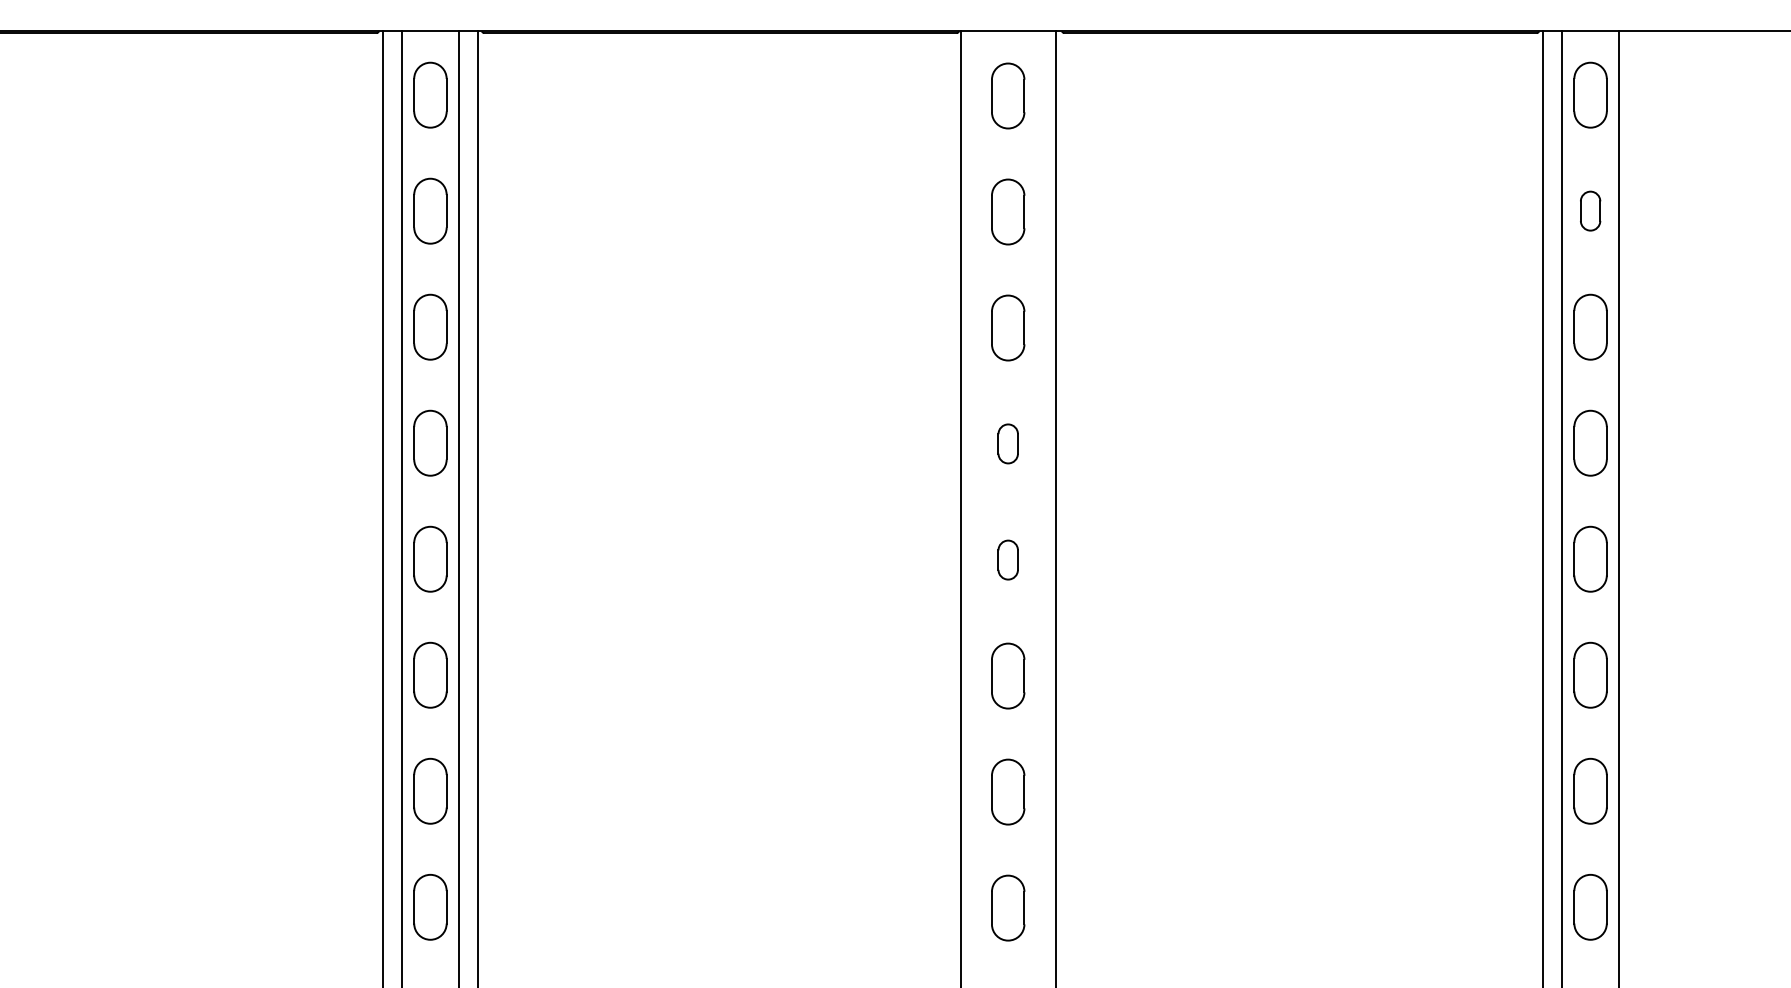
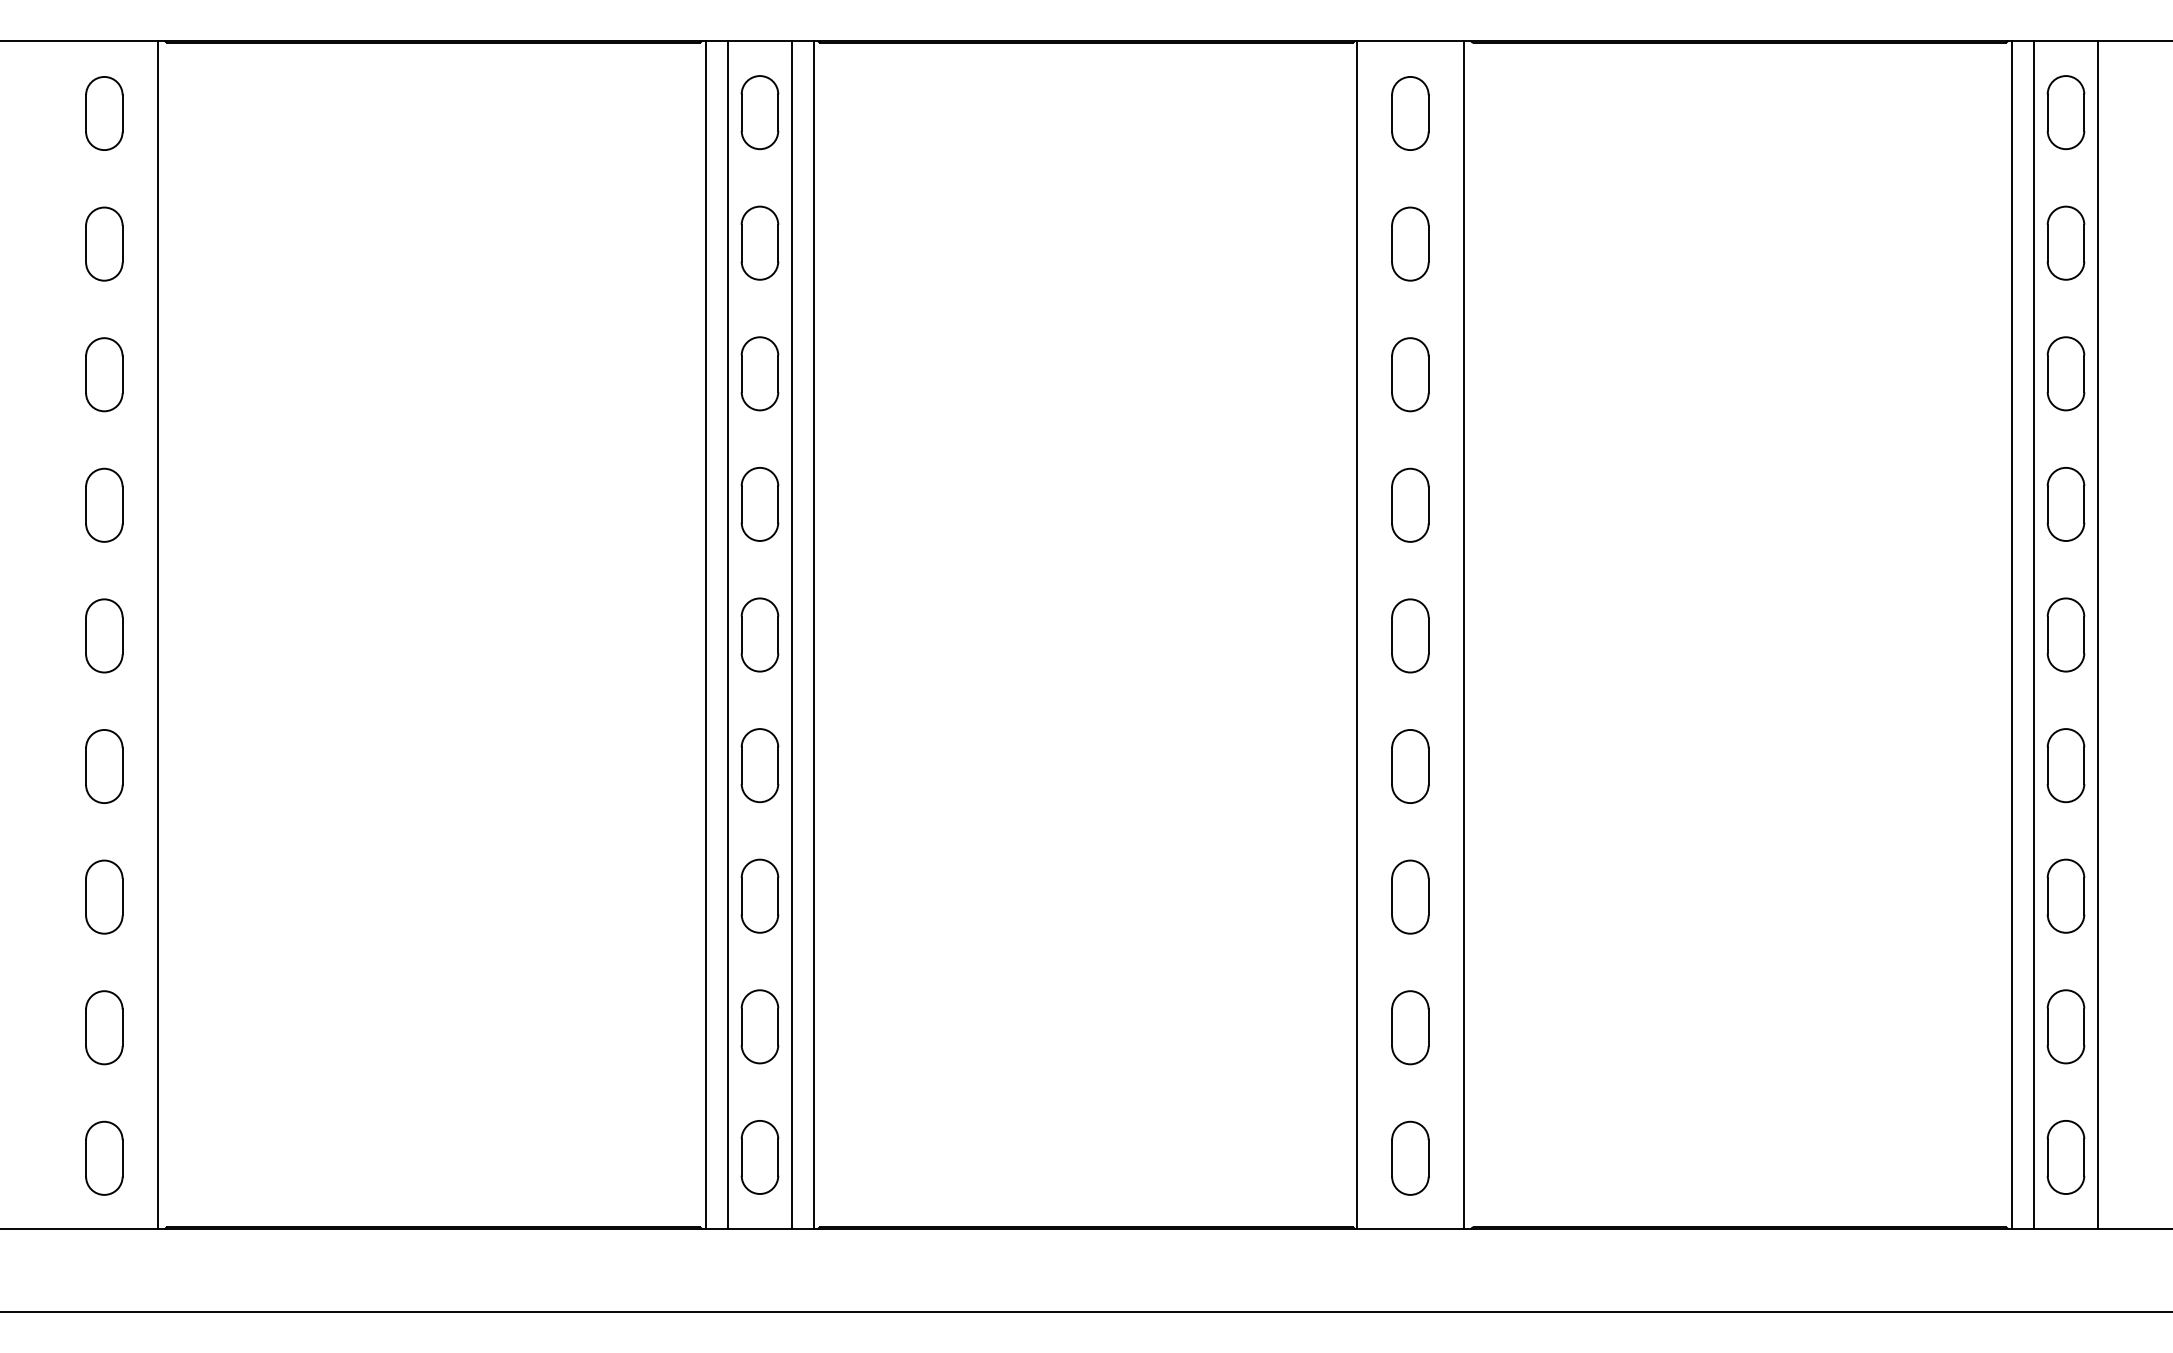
part: (1590, 210) -> (2065, 242), size x1.67
part: (1008, 443) -> (1410, 504), size x1.67
part: (1008, 559) -> (1410, 635), size x1.67

